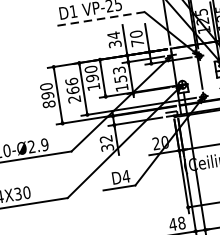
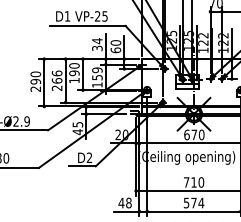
line: (99, 18) -> (87, 25), dashed -> solid
text: (137, 43) -> (115, 50), 70 -> 60
text: (119, 70) -> (97, 70), 153 -> 159
text: (48, 103) -> (35, 88), 890 -> 290
text: (106, 143) -> (77, 128), 32 -> 45
text: (126, 176) -> (89, 157), D4 -> D2

